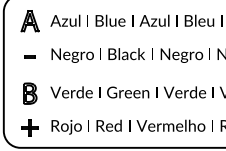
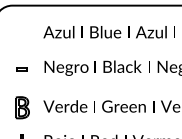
part: (29, 21) -> (21, 32), removed

